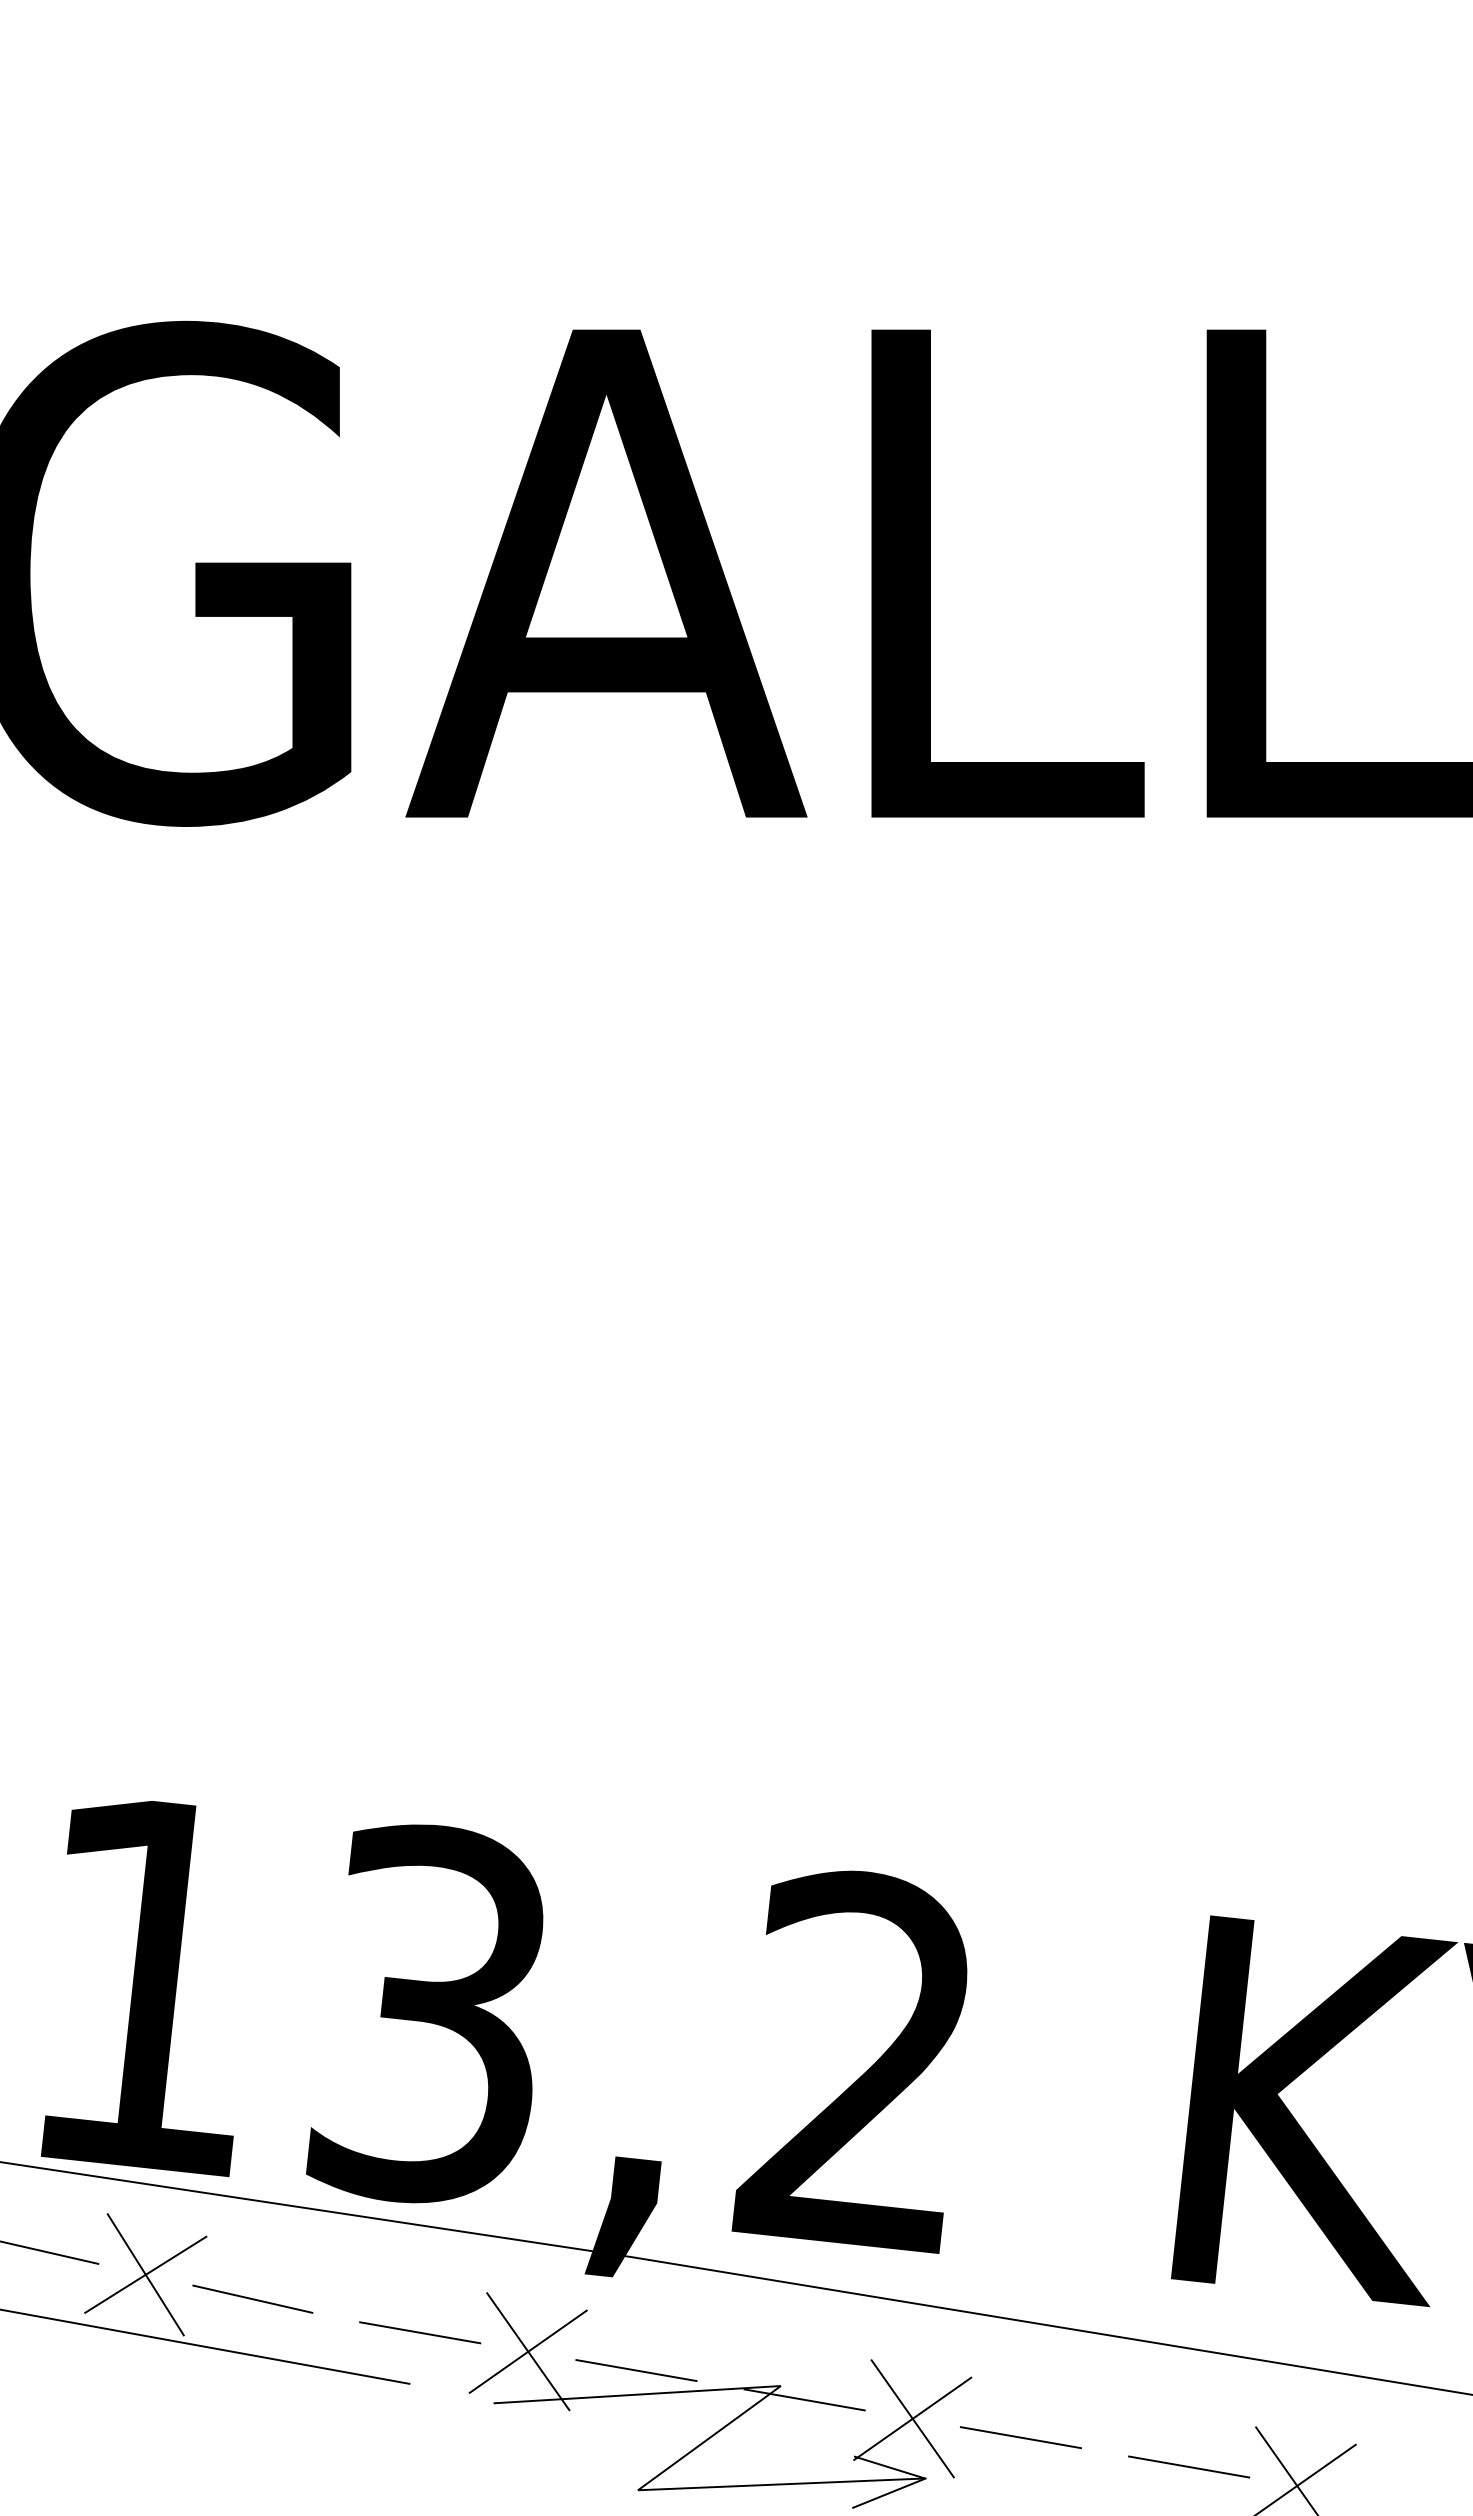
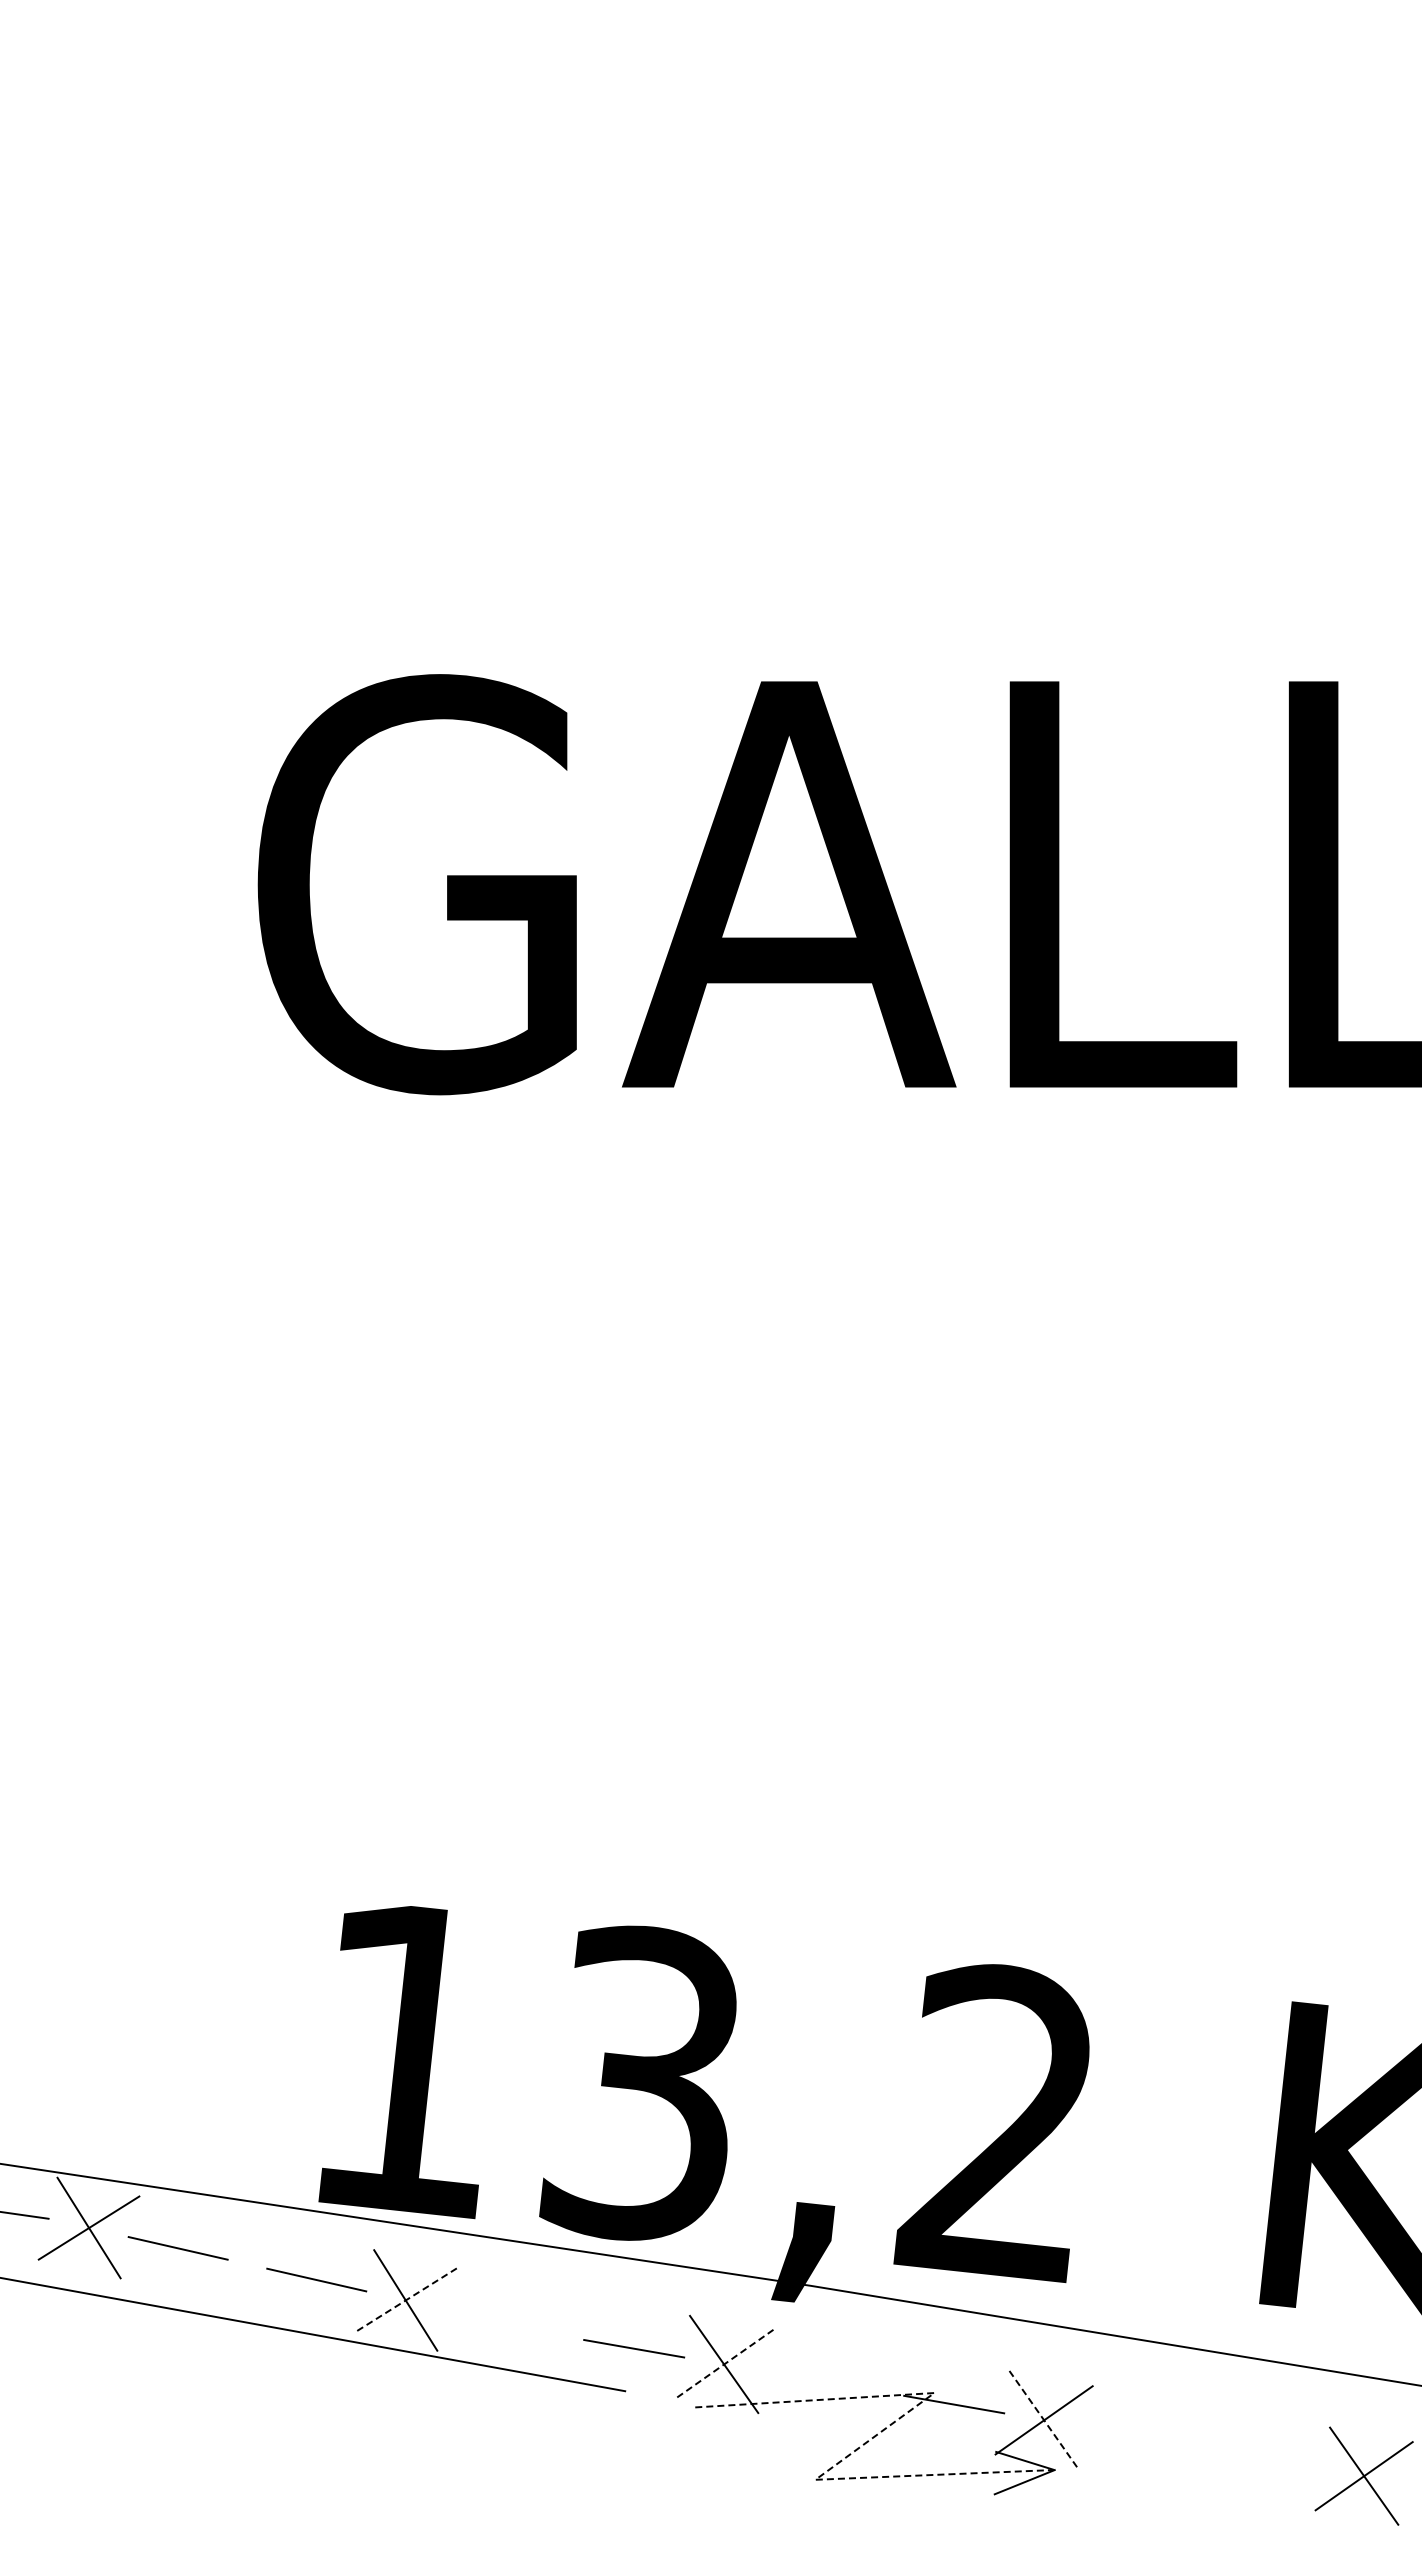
line: (145, 2274) -> (405, 2300), solid -> dashed
line: (252, 2298) -> (494, 2320), removed
line: (527, 2351) -> (723, 2364), solid -> dashed
line: (636, 2369) -> (814, 2379), removed
line: (913, 2419) -> (1044, 2420), solid -> dashed
line: (1021, 2437) -> (1134, 2435), removed
line: (708, 2438) -> (874, 2436), solid -> dashed
line: (1189, 2467) -> (1274, 2460), removed

